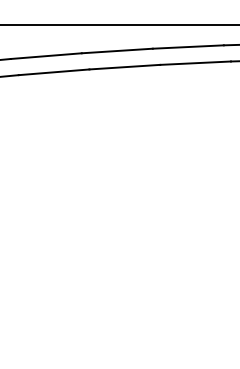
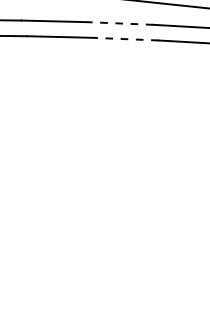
line: (117, 51) -> (120, 23), solid -> dashed
line: (124, 67) -> (125, 39), solid -> dashed

